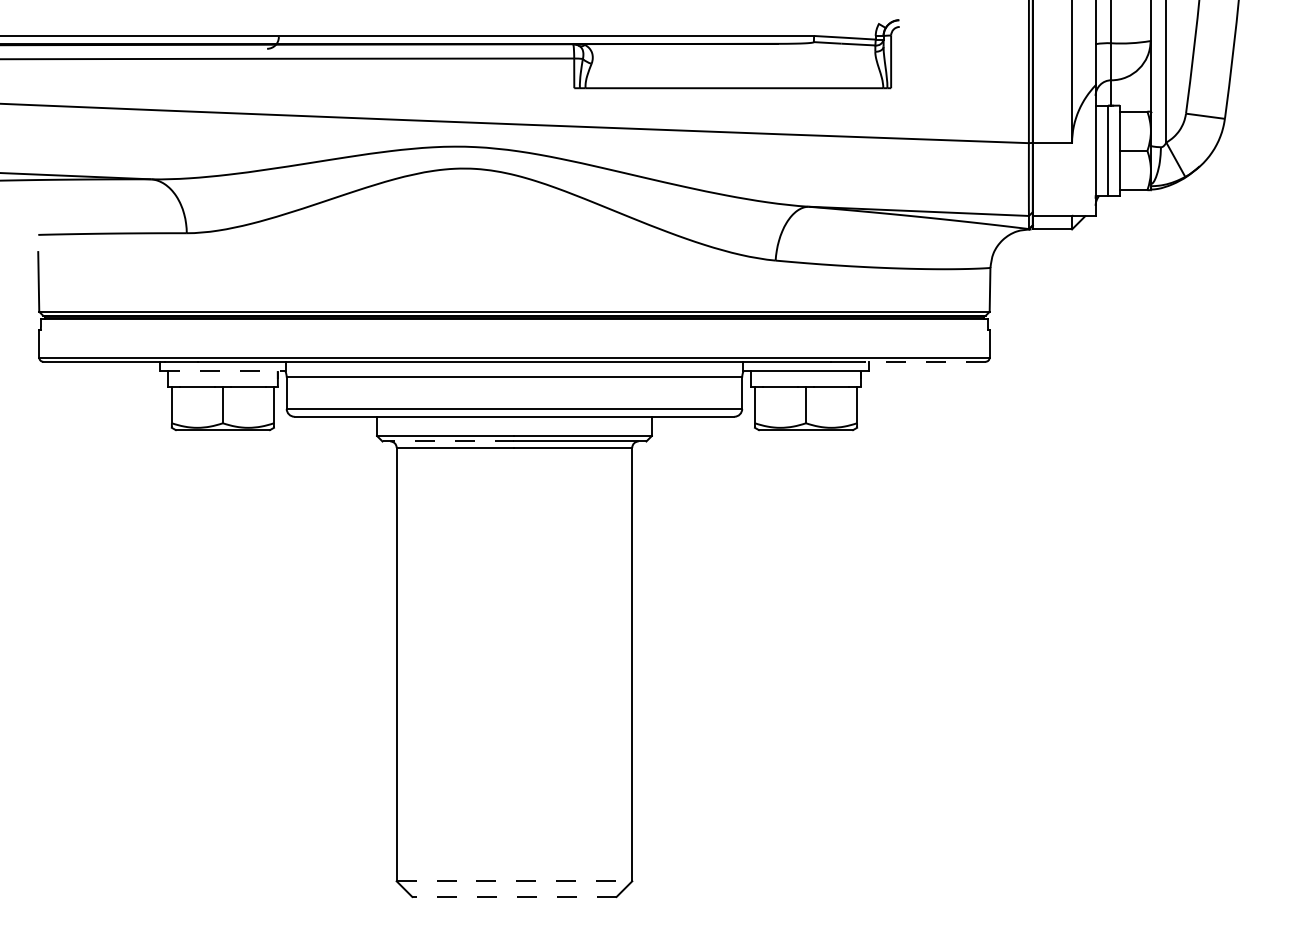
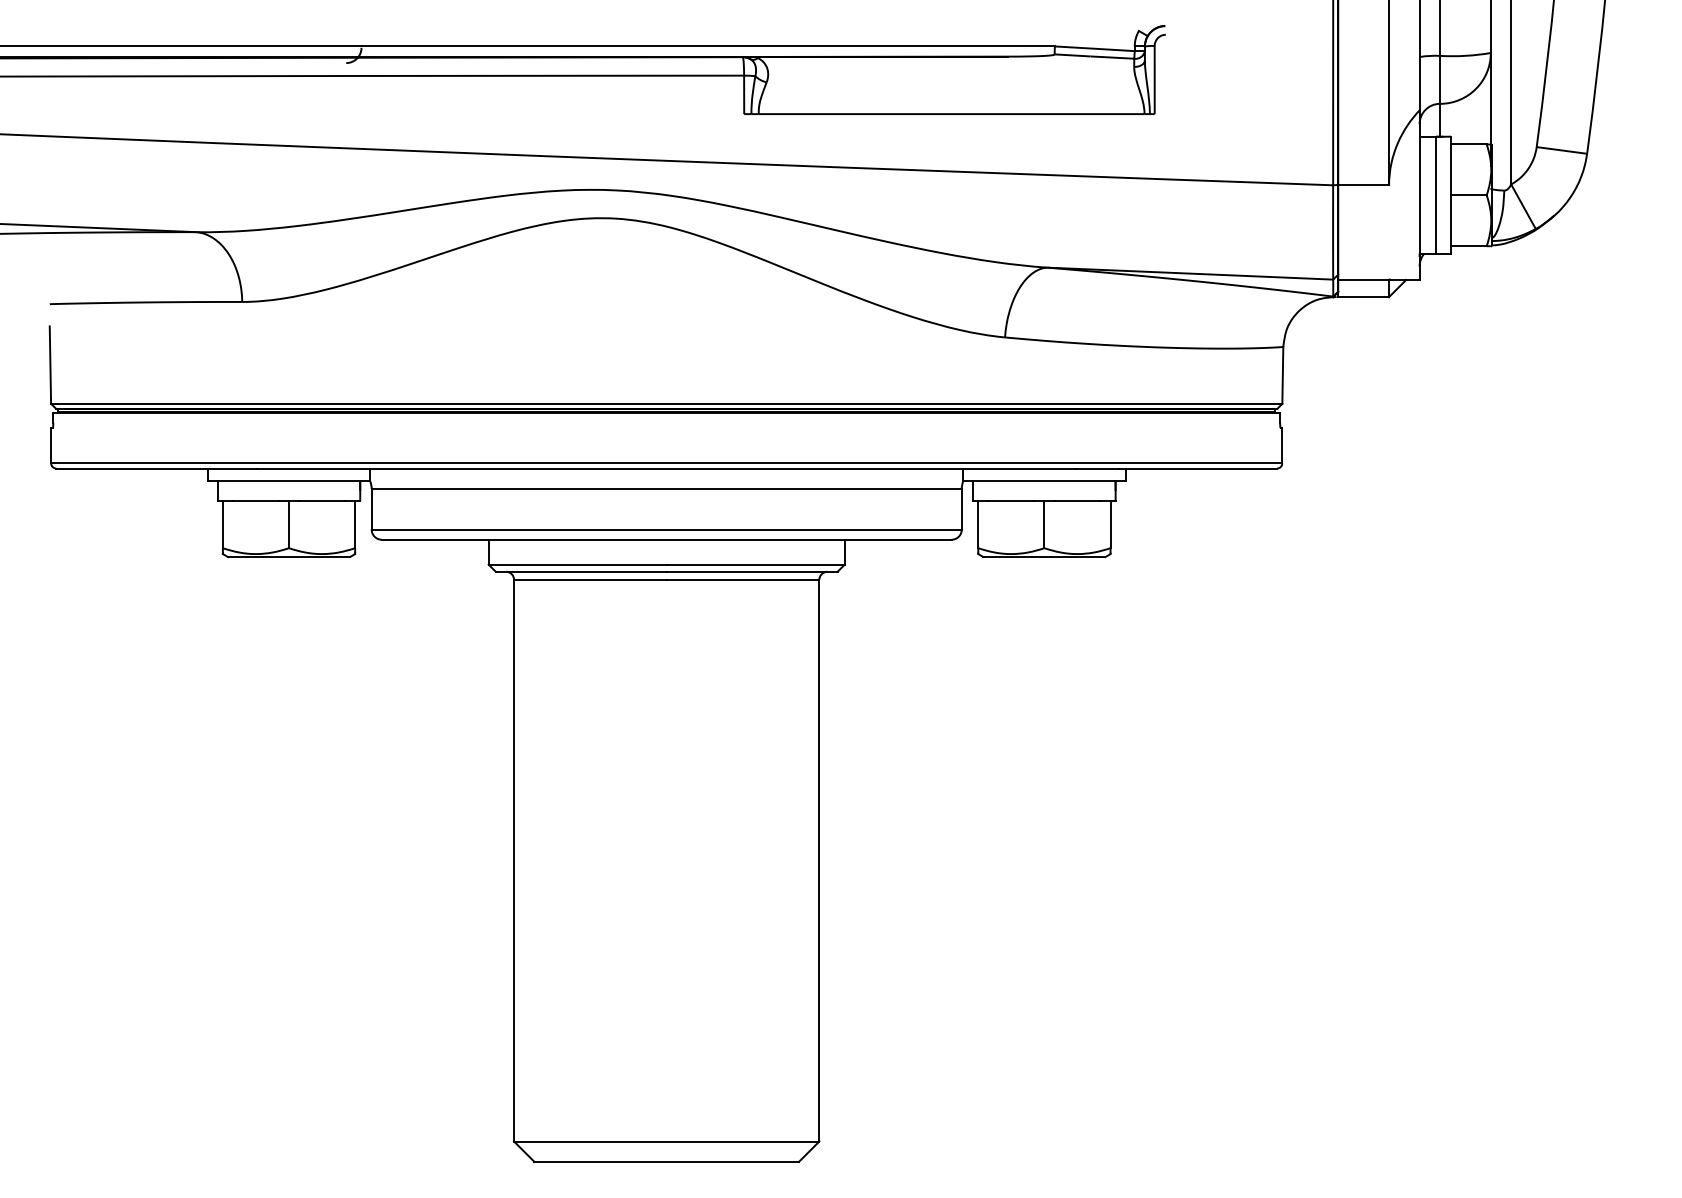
line: (924, 361) -> (1198, 468), dashed -> solid
line: (223, 371) -> (289, 480), dashed -> solid
line: (447, 441) -> (580, 571), dashed -> solid
line: (514, 881) -> (666, 1141), dashed -> solid
line: (514, 896) -> (666, 1161), dashed -> solid

